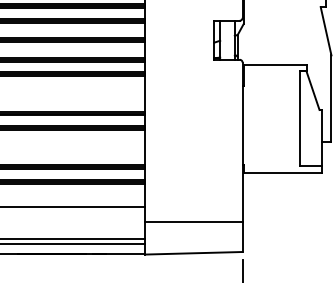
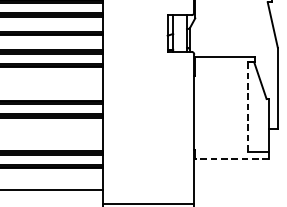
line: (300, 118) -> (248, 107), solid -> dashed
line: (282, 173) -> (231, 158), solid -> dashed

